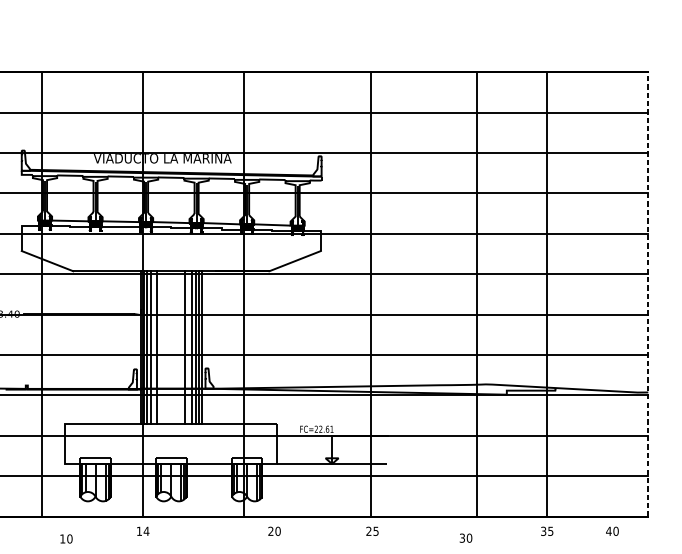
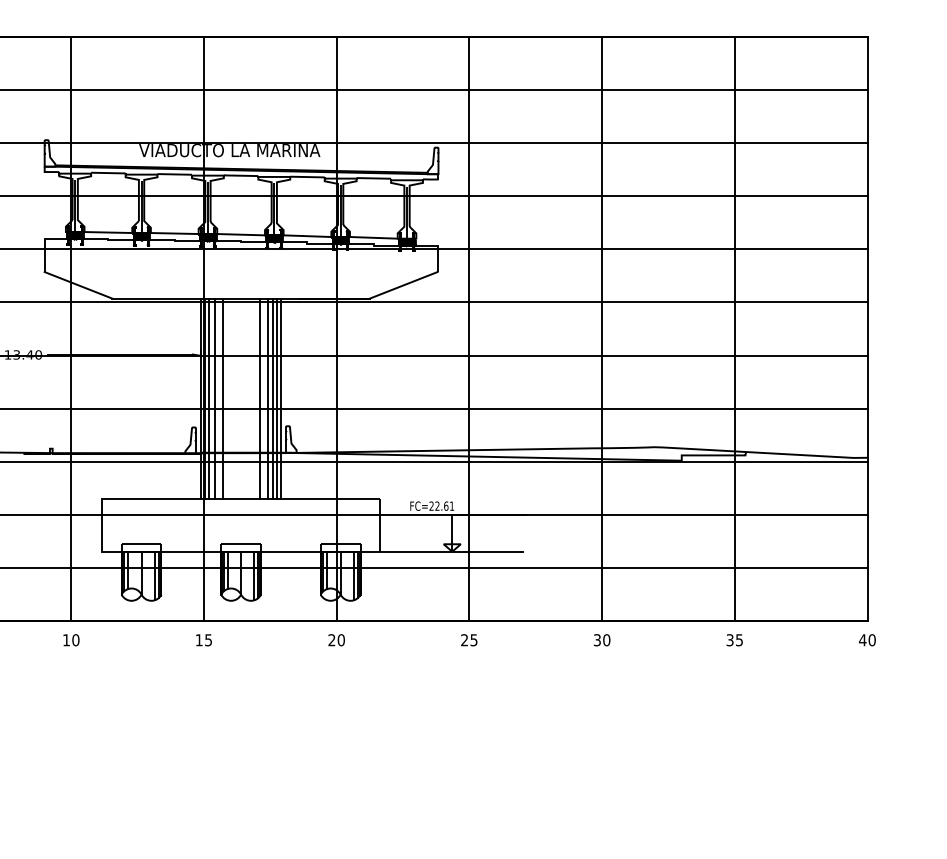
line: (371, 294) -> (469, 328), moved
line: (476, 294) -> (602, 328), moved
line: (648, 294) -> (867, 329), dashed -> solid
text: (146, 531) -> (208, 640), 14 -> 15
text: (274, 531) -> (336, 640), moved
text: (372, 531) -> (469, 640), moved
text: (612, 531) -> (867, 640), moved
text: (466, 538) -> (602, 640), moved
text: (66, 539) -> (71, 640), moved

